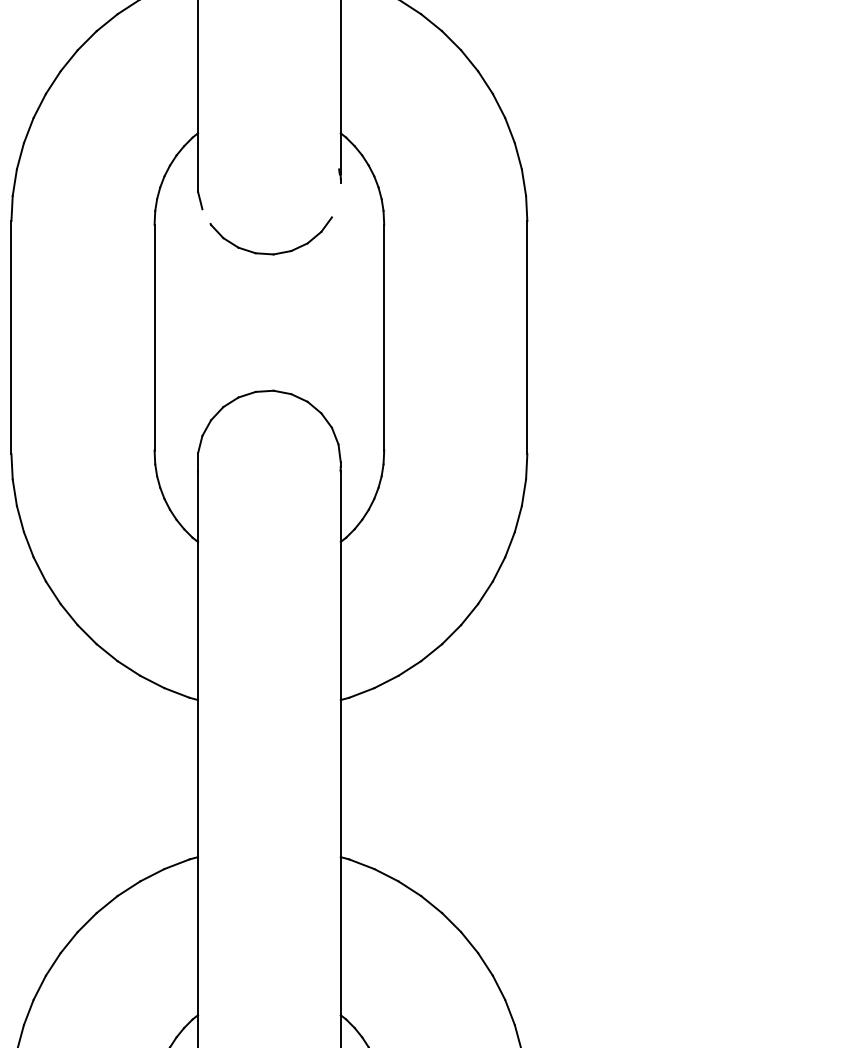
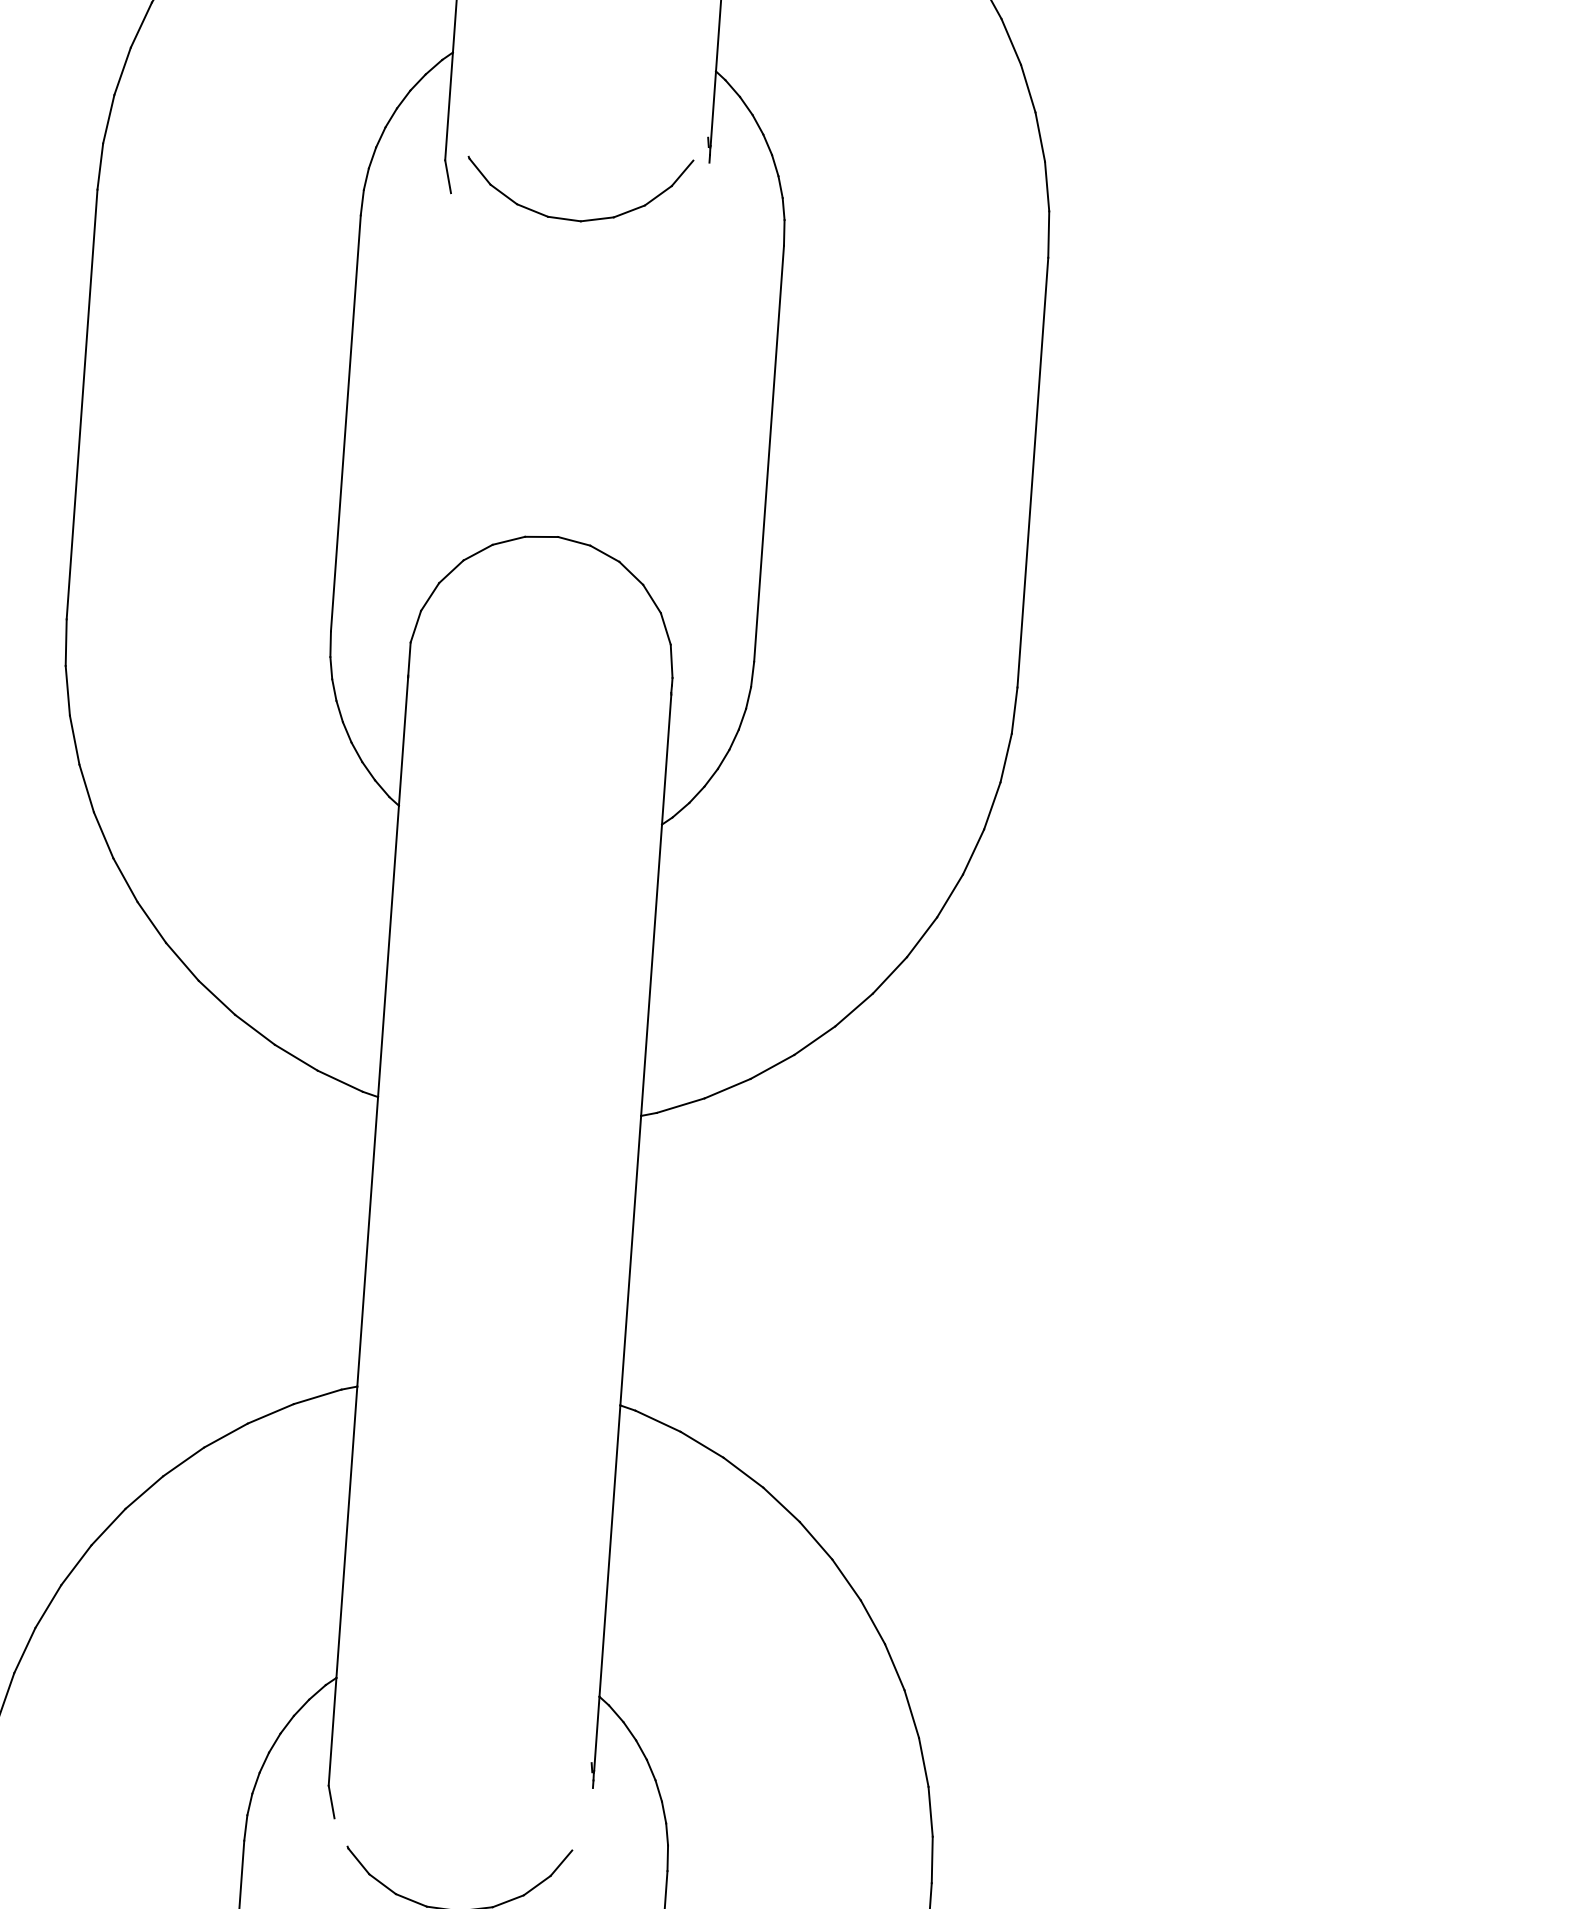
part: (270, 253) -> (575, 219), moved

